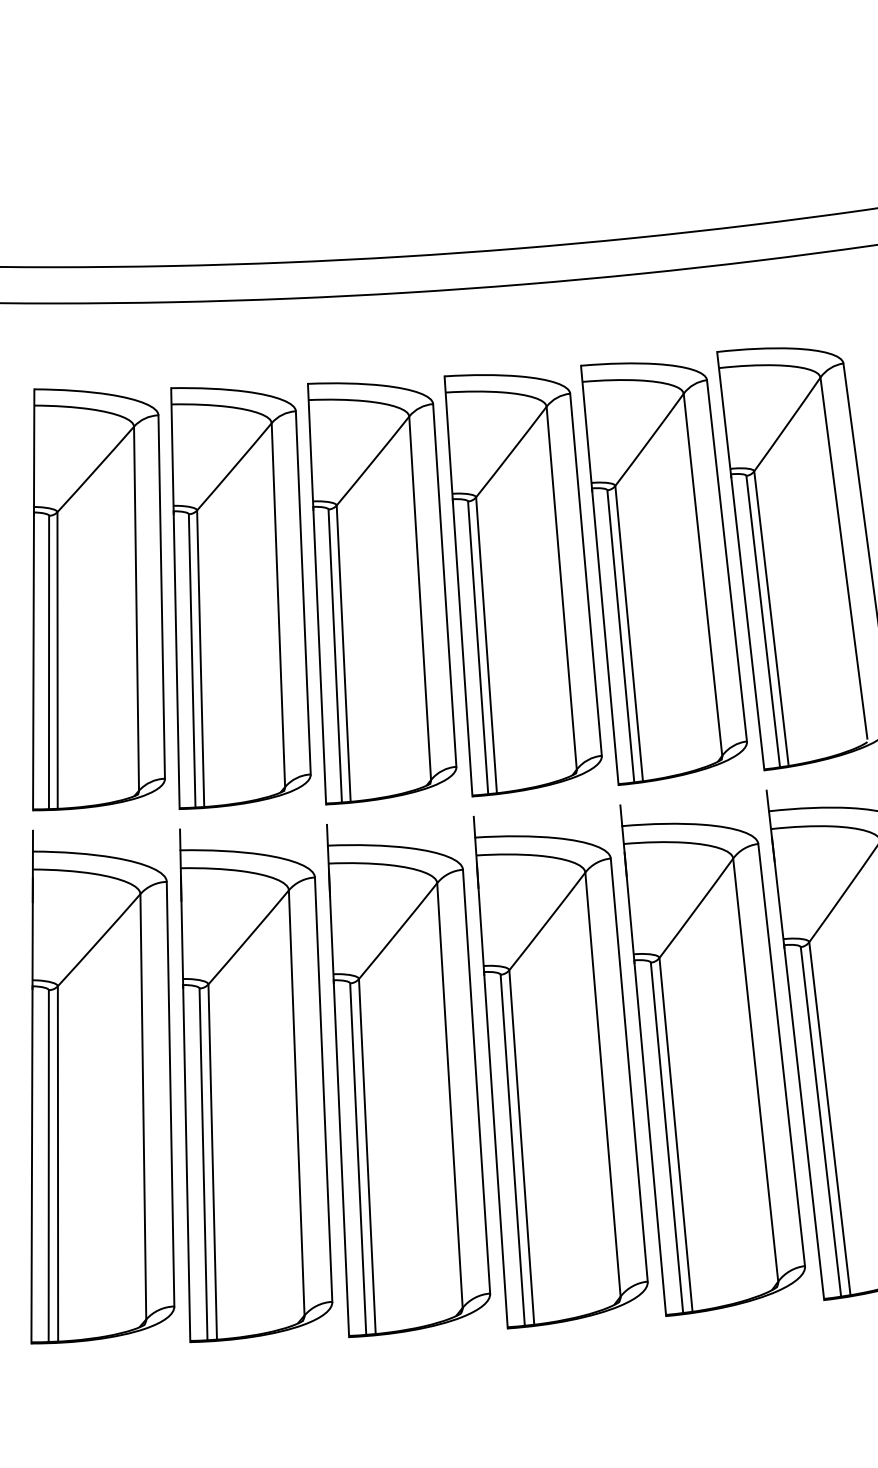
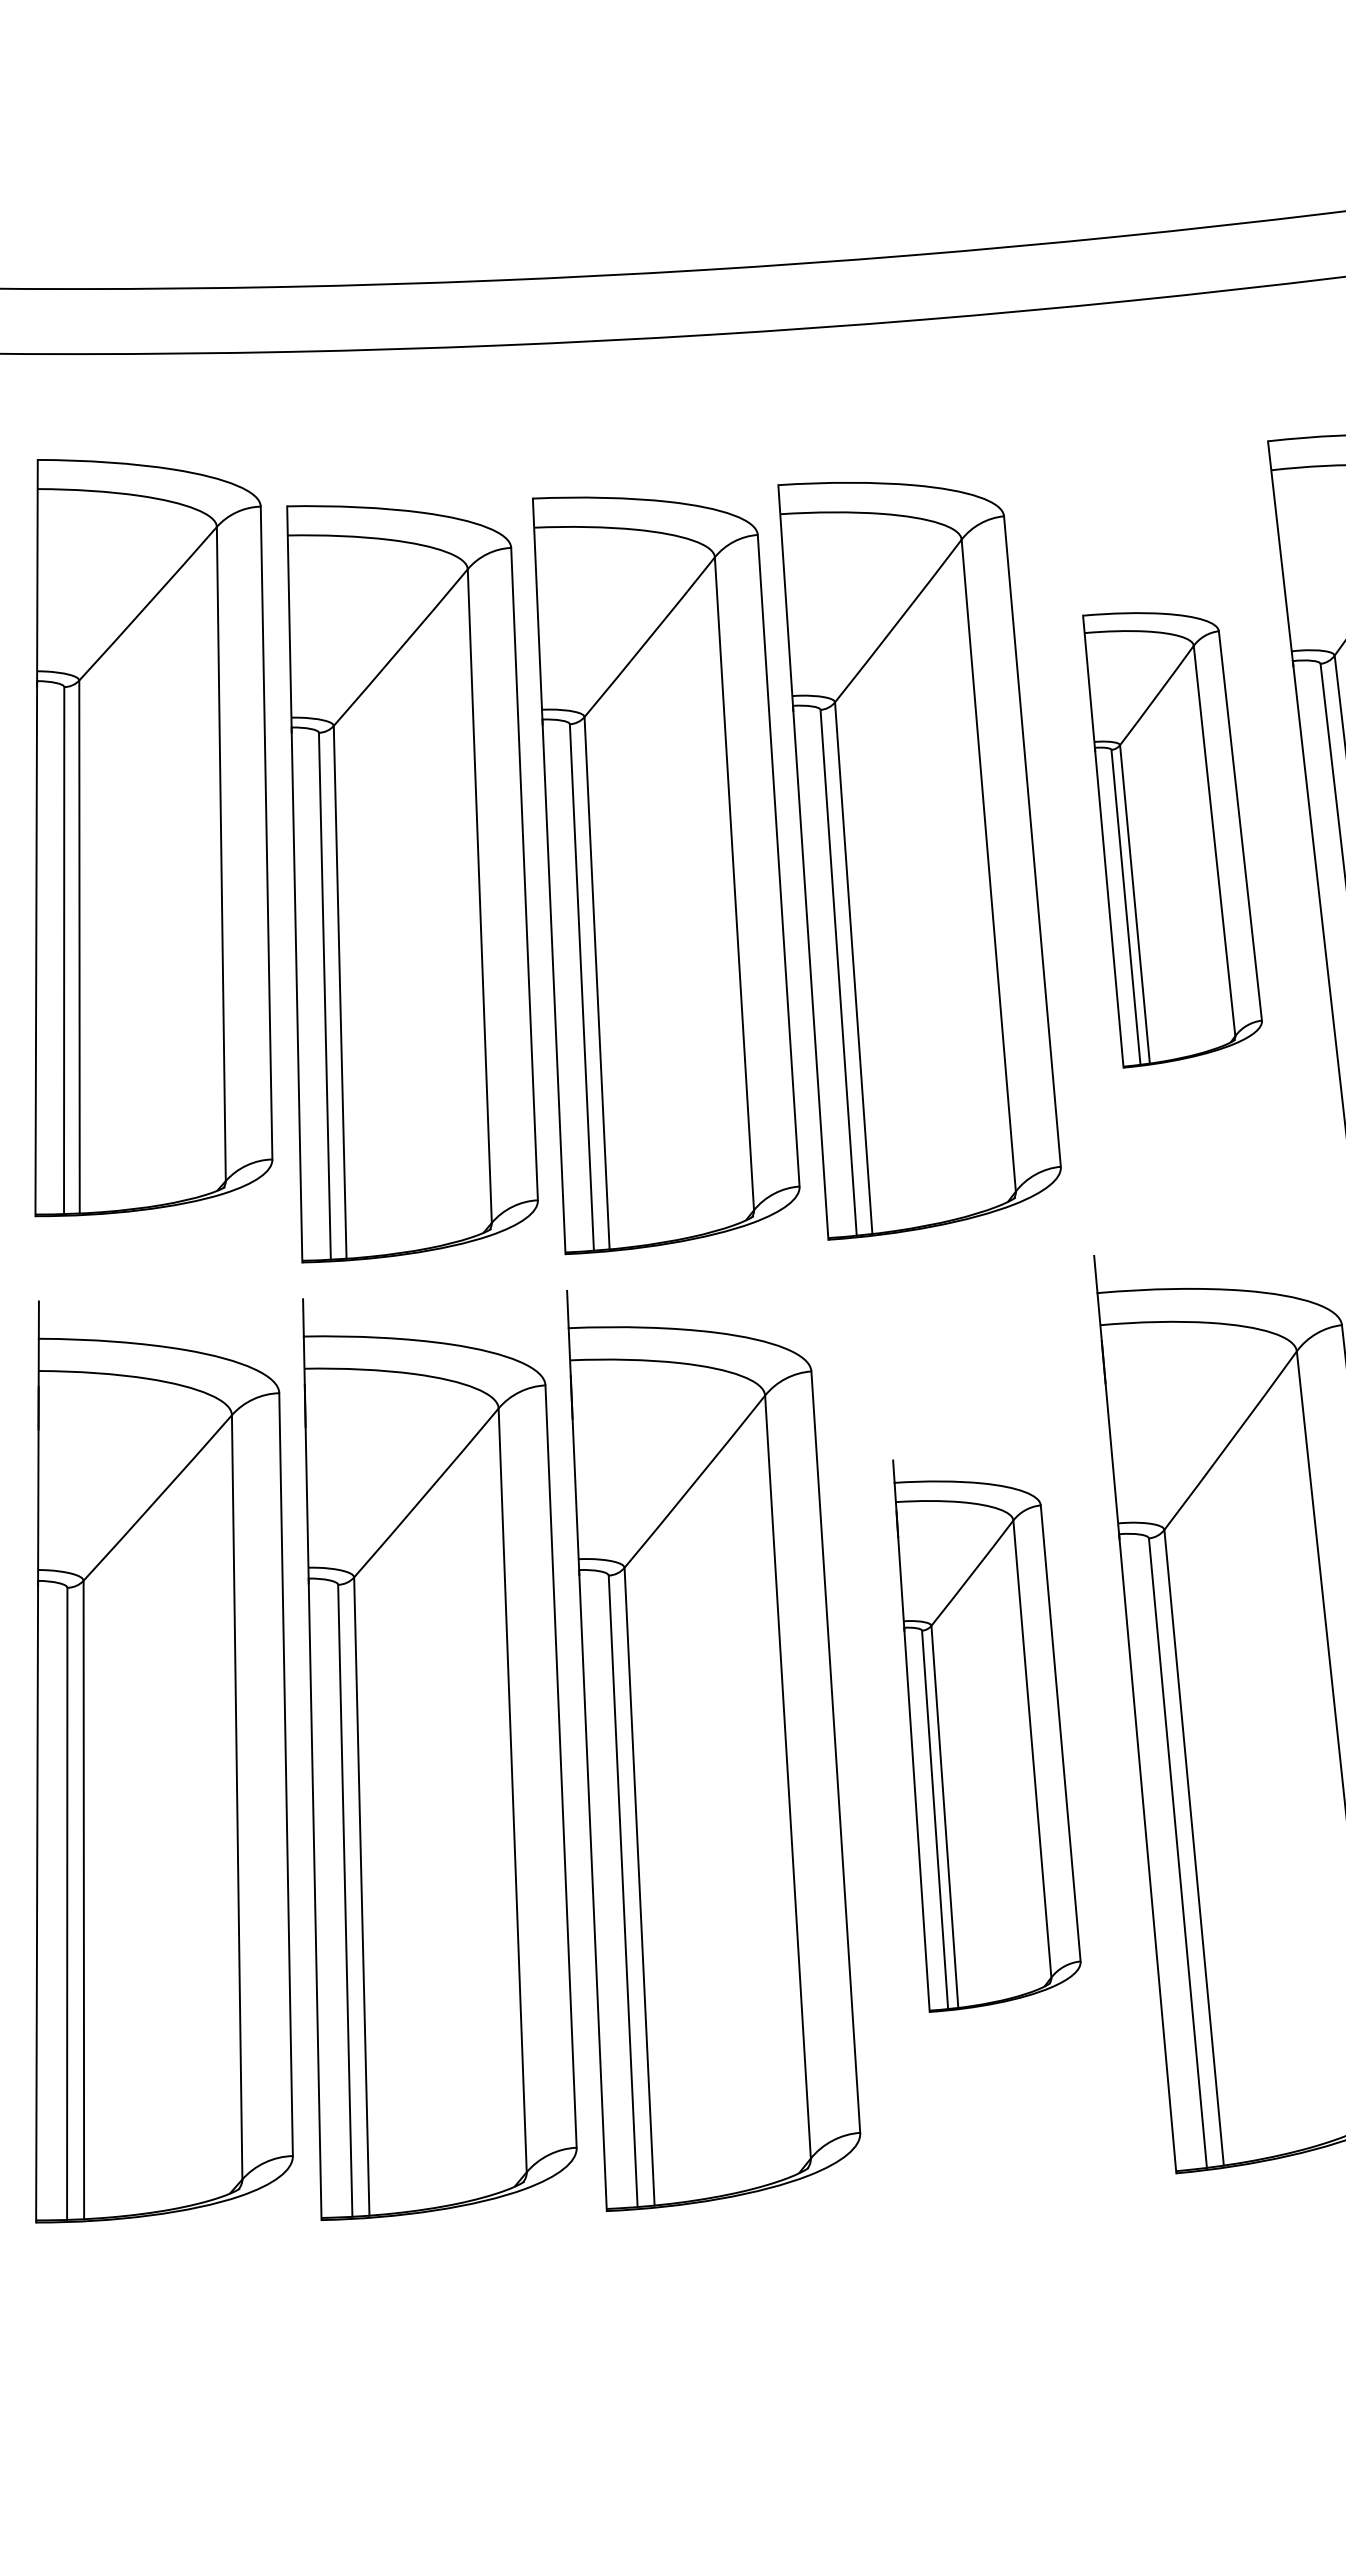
part: (663, 573) -> (1171, 839), size x0.6
part: (98, 599) -> (153, 837), moved
part: (560, 1072) -> (986, 1735), size x0.6

